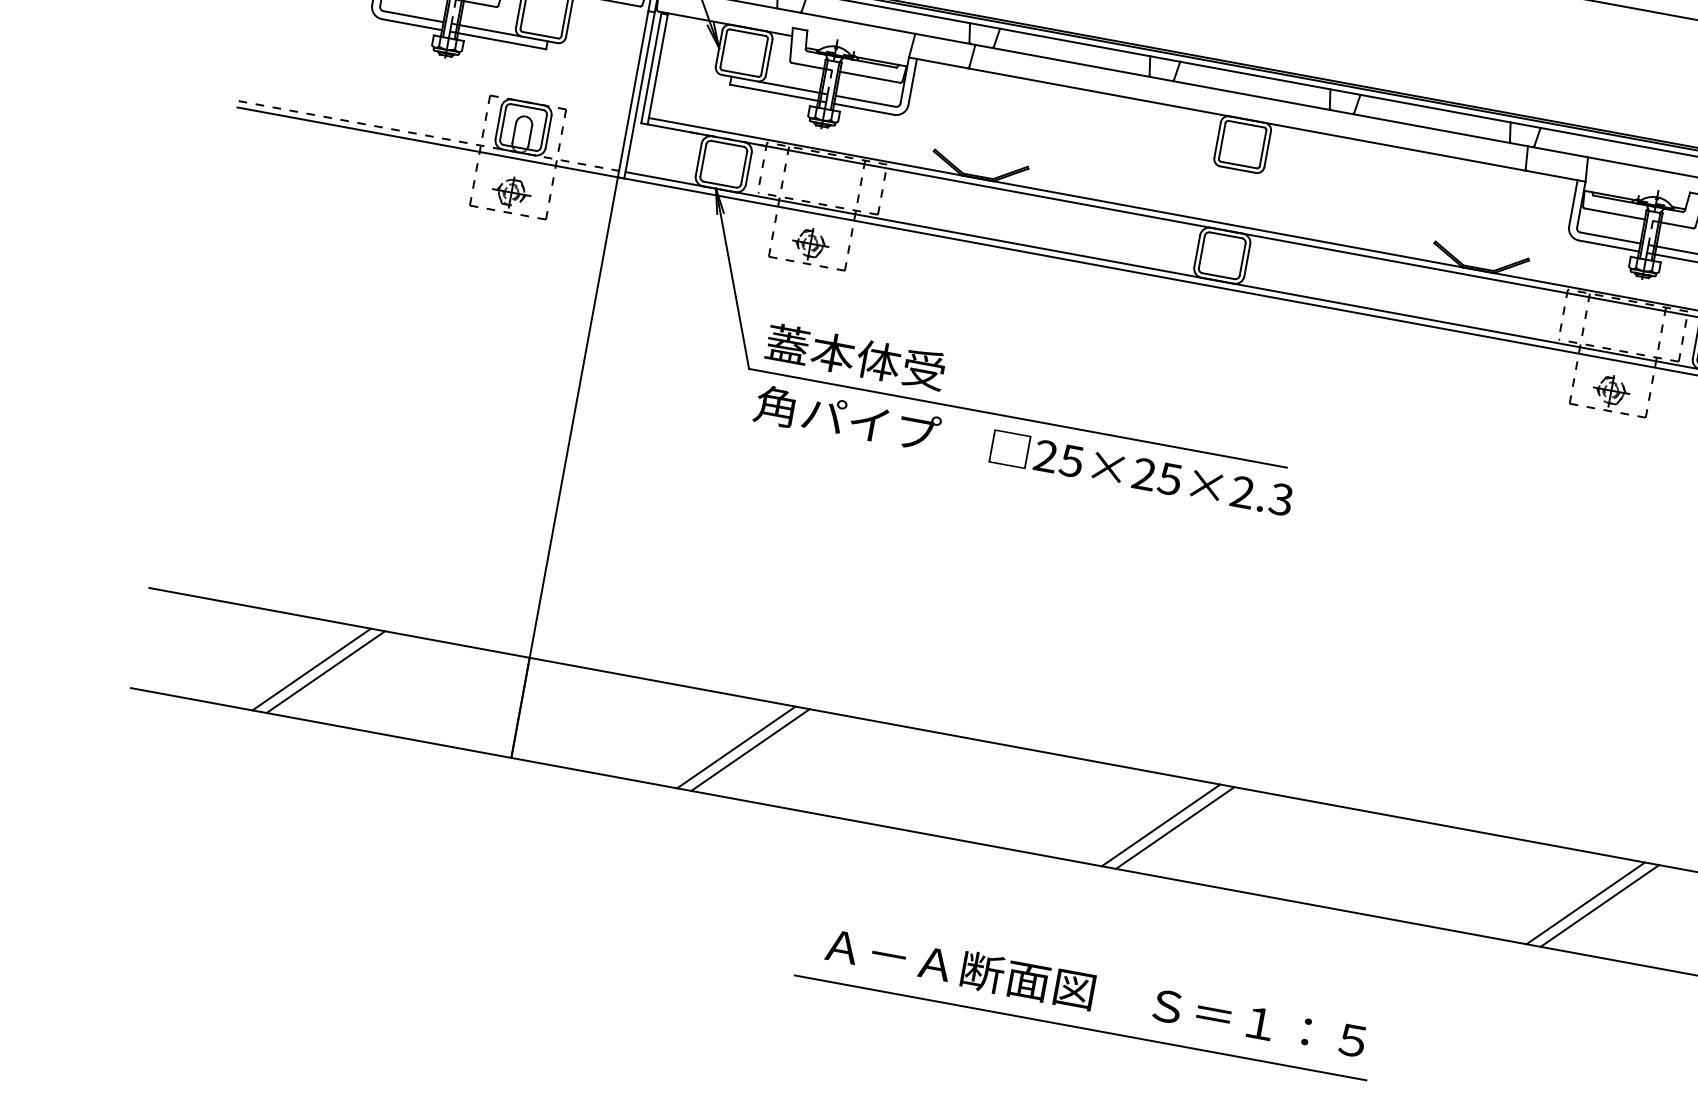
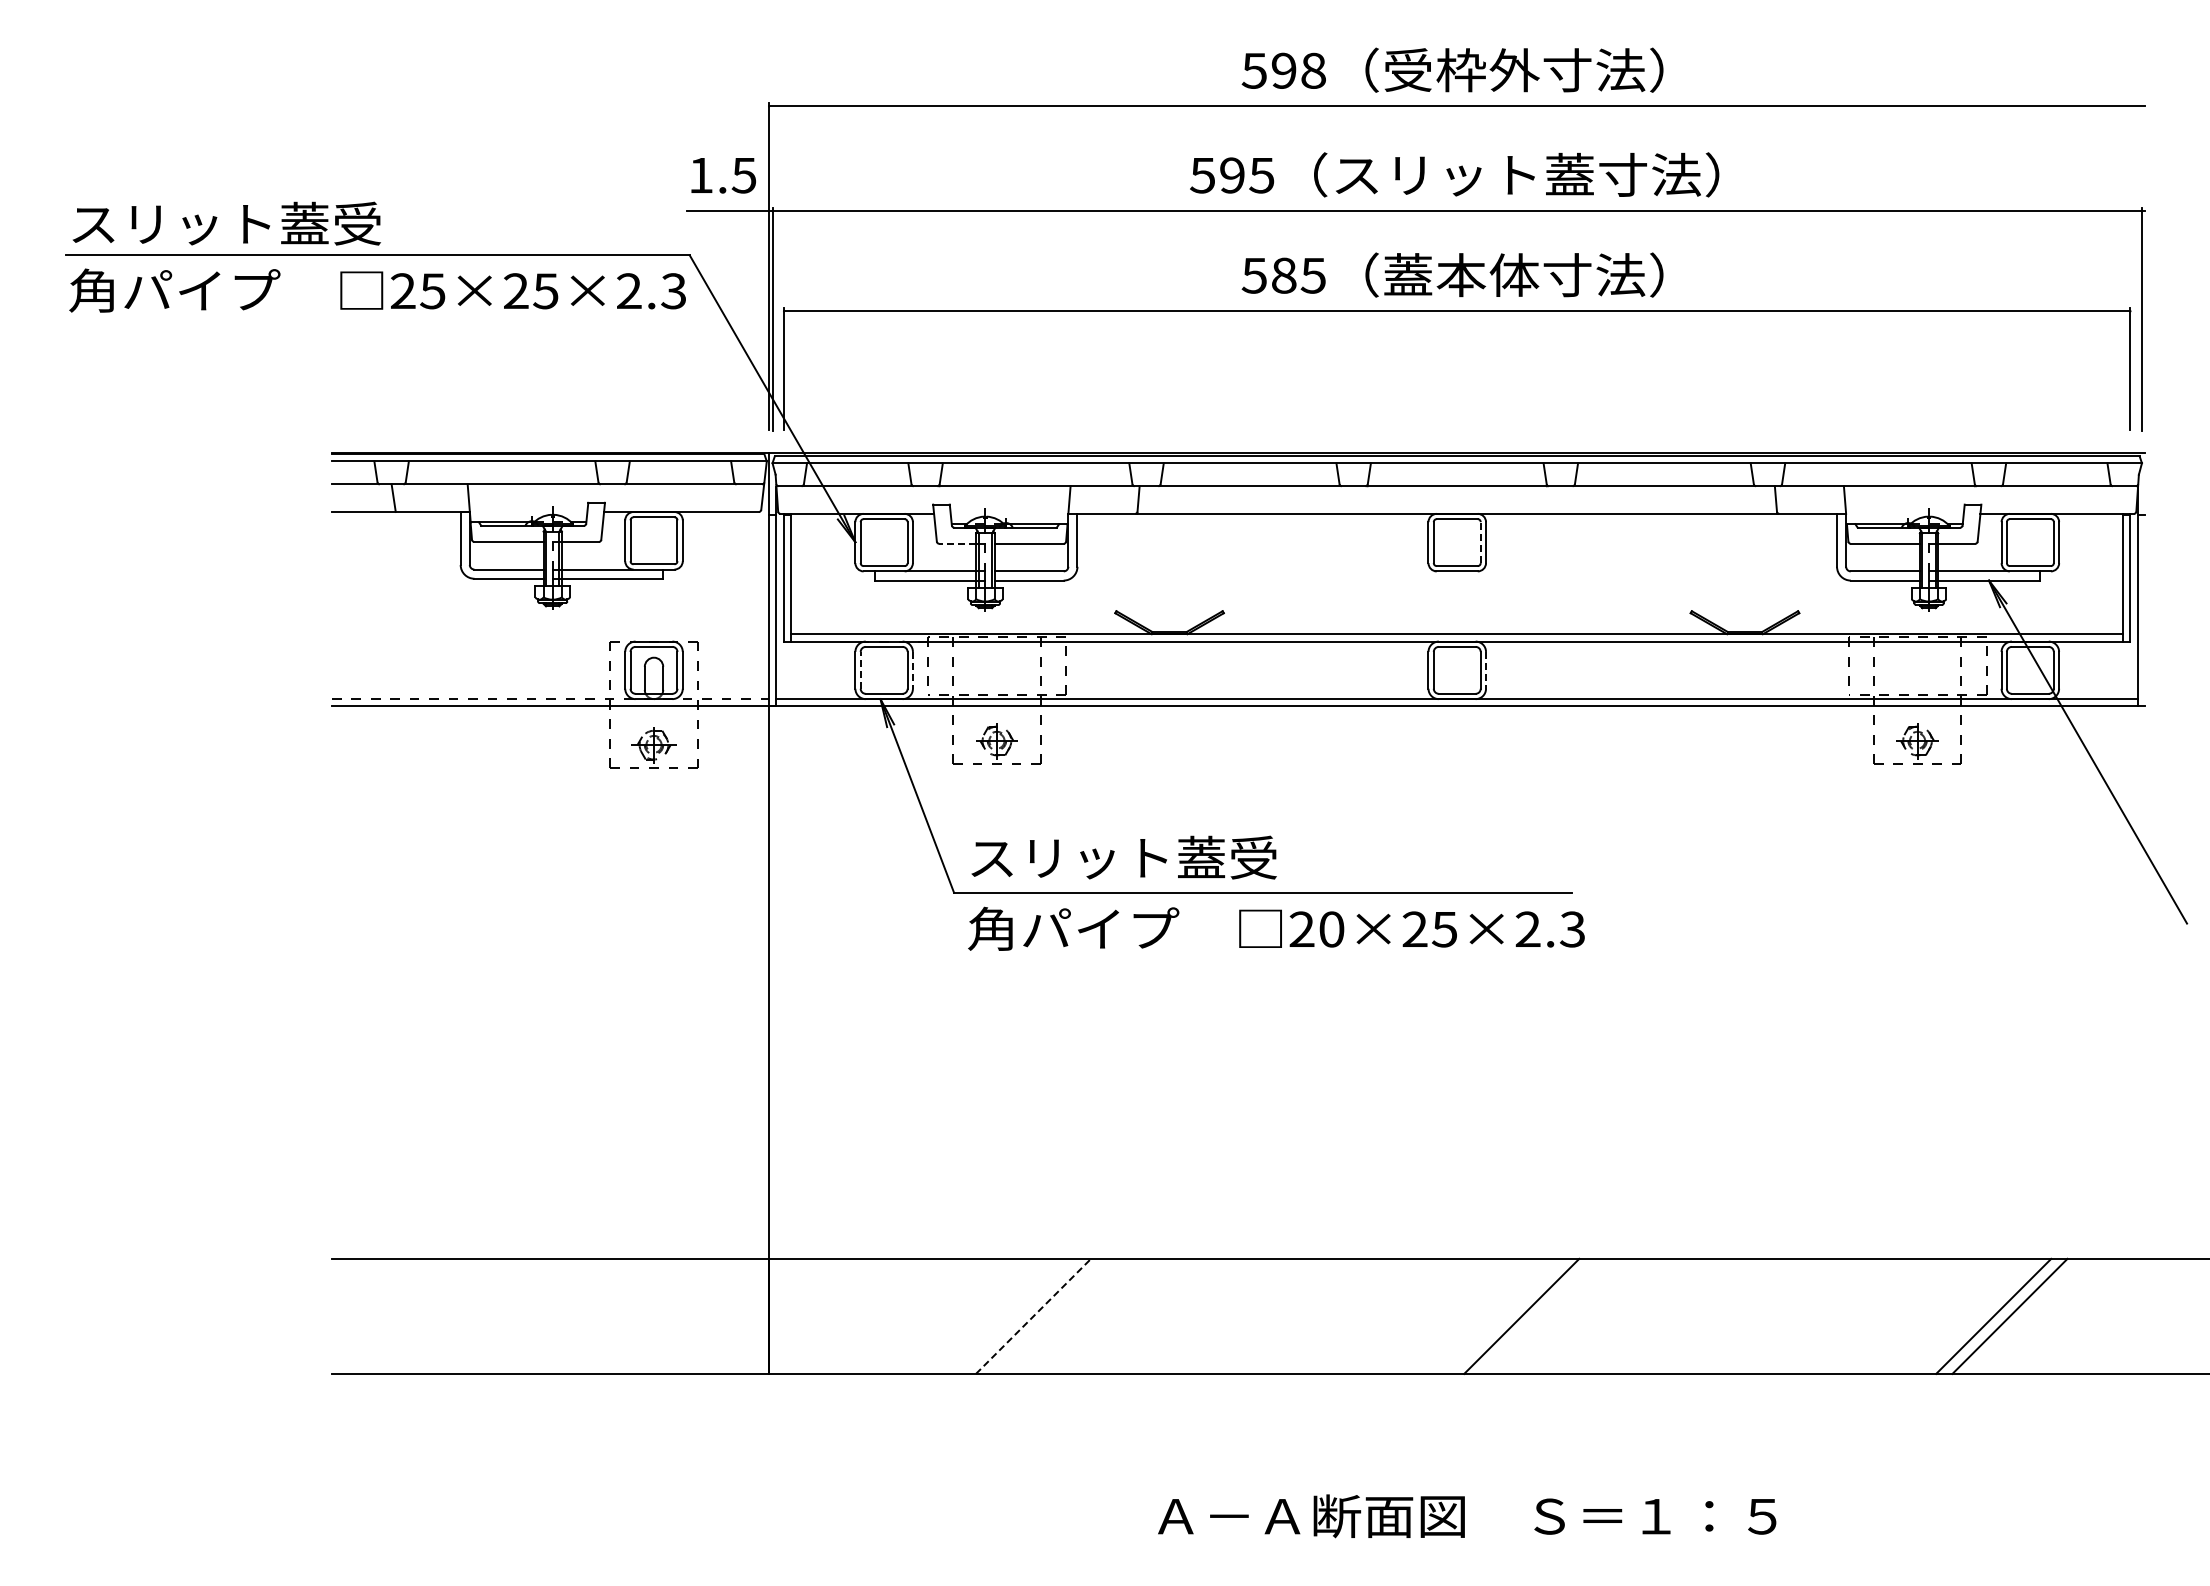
line: (807, 65) -> (957, 543), solid -> dashed
line: (1262, 148) -> (1480, 542), solid -> dashed
line: (703, 159) -> (860, 669), solid -> dashed
line: (748, 168) -> (912, 670), solid -> dashed
line: (1247, 260) -> (1486, 670), solid -> dashed
text: (901, 365) -> (1122, 857), 蓋本体受 -> スリット蓋受
text: (1071, 461) -> (1331, 929), 25×25×2.3 -> 20×25×2.3
line: (311, 668) -> (528, 1315), removed
line: (325, 671) -> (544, 1315), removed
line: (735, 746) -> (1016, 1315), removed
line: (750, 750) -> (1033, 1316), solid -> dashed
line: (1160, 824) -> (1504, 1315), removed
line: (1080, 1027) -> (1457, 1557), removed

